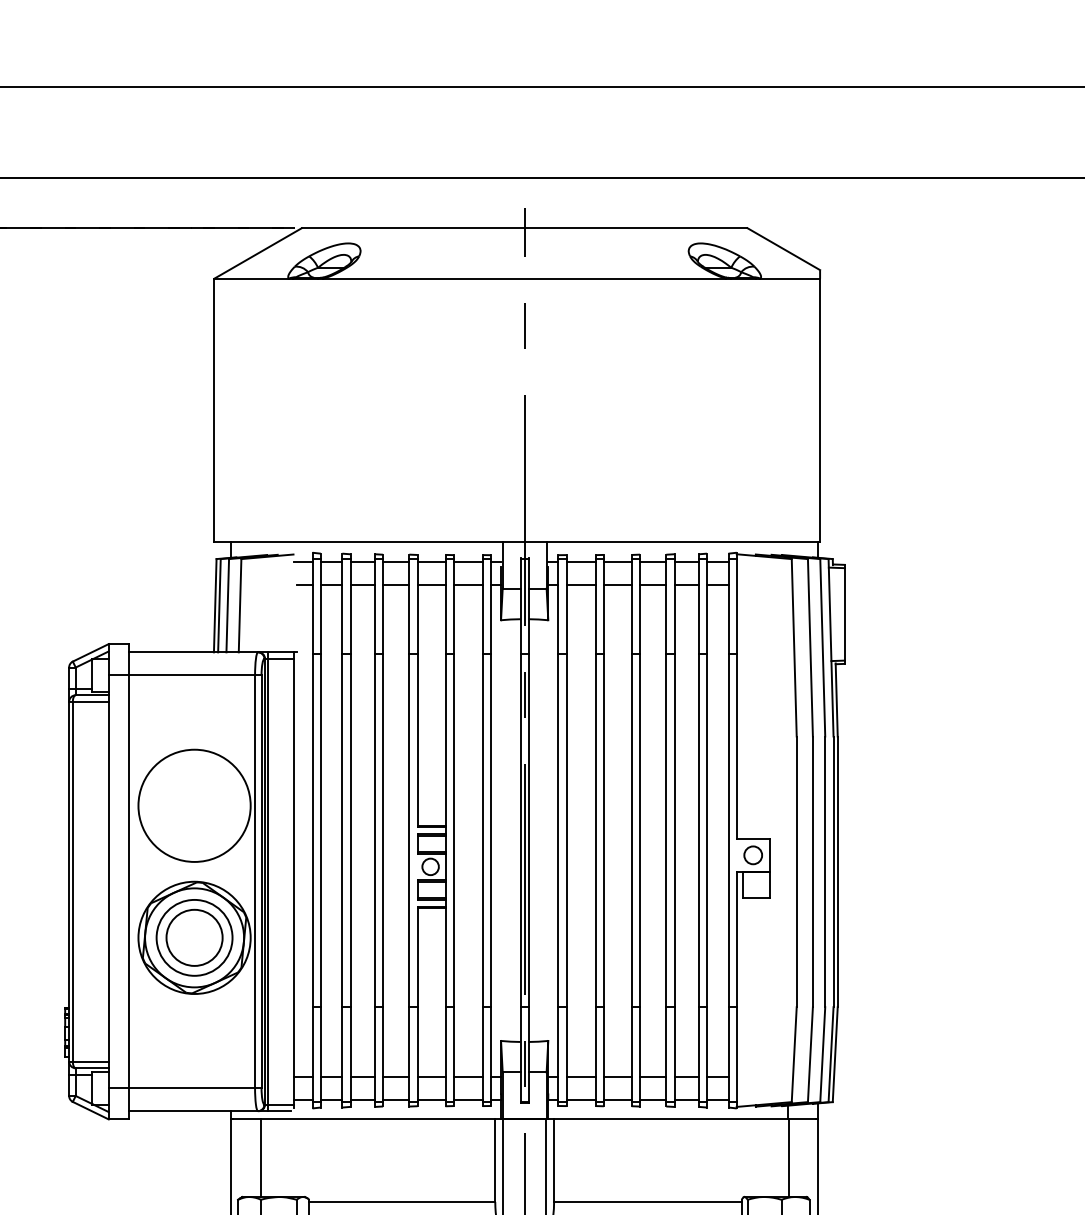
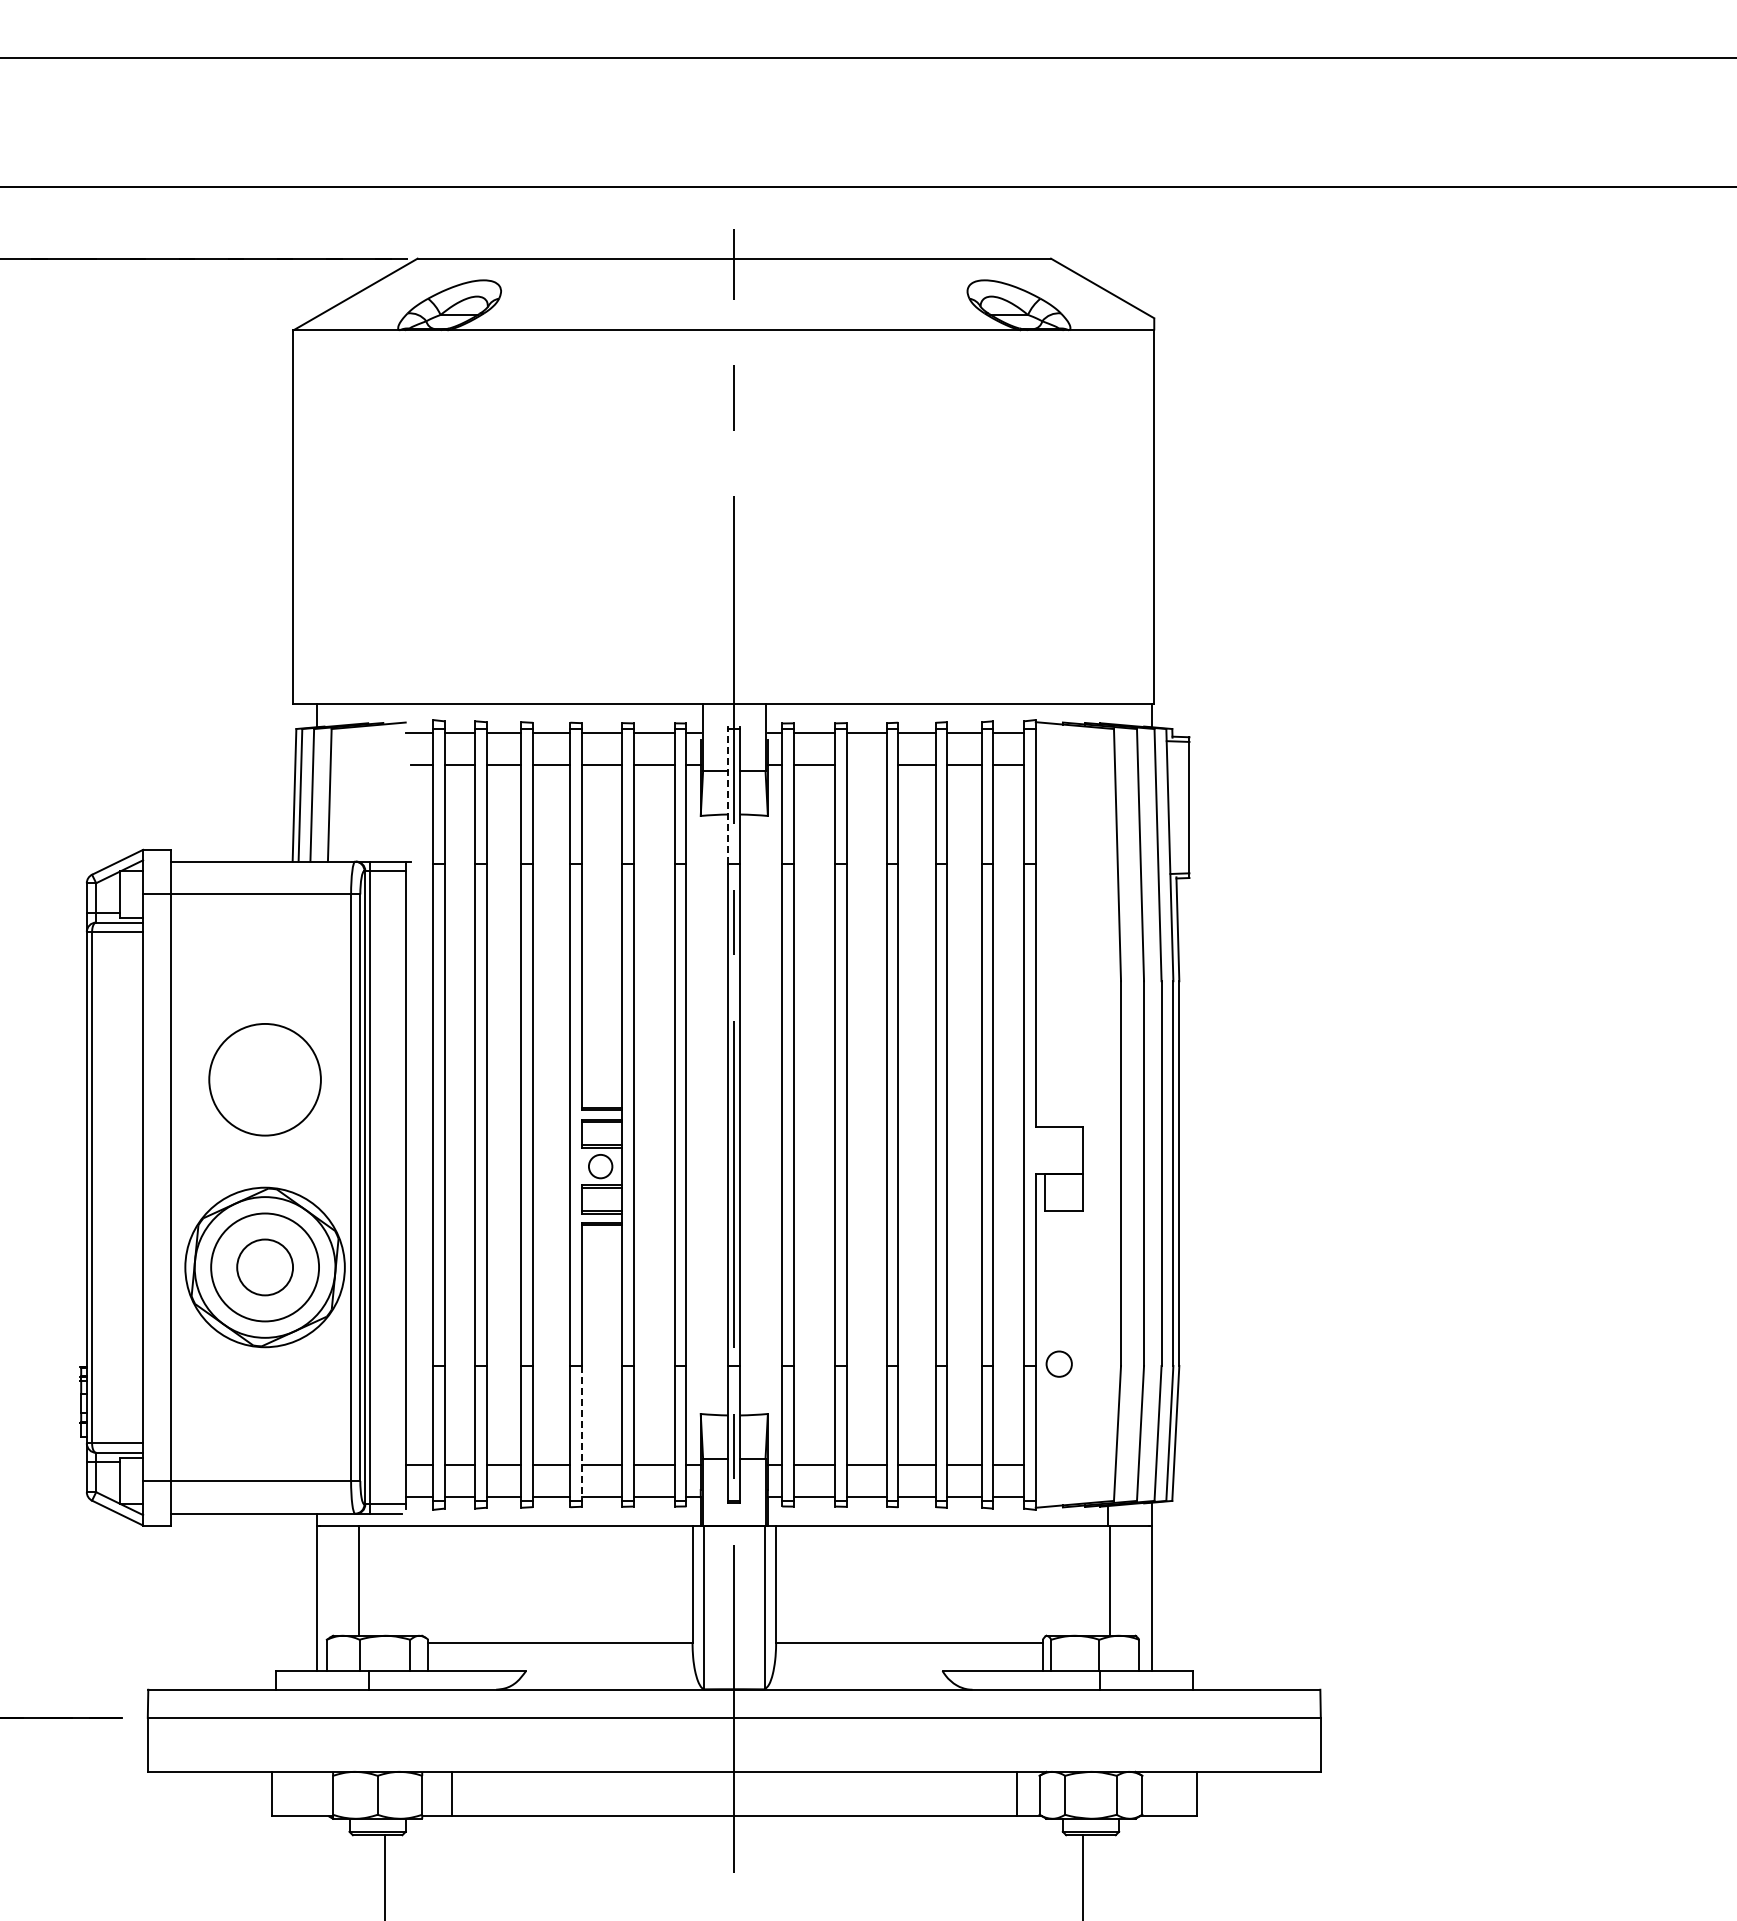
line: (617, 584) -> (866, 765), removed
line: (520, 605) -> (728, 795), solid -> dashed
circle: (194, 805) -> (264, 1079), size x0.7
circle: (752, 854) -> (1058, 1363), moved
circle: (194, 937) -> (265, 1267), size x0.7
line: (417, 1054) -> (582, 1433), solid -> dashed

